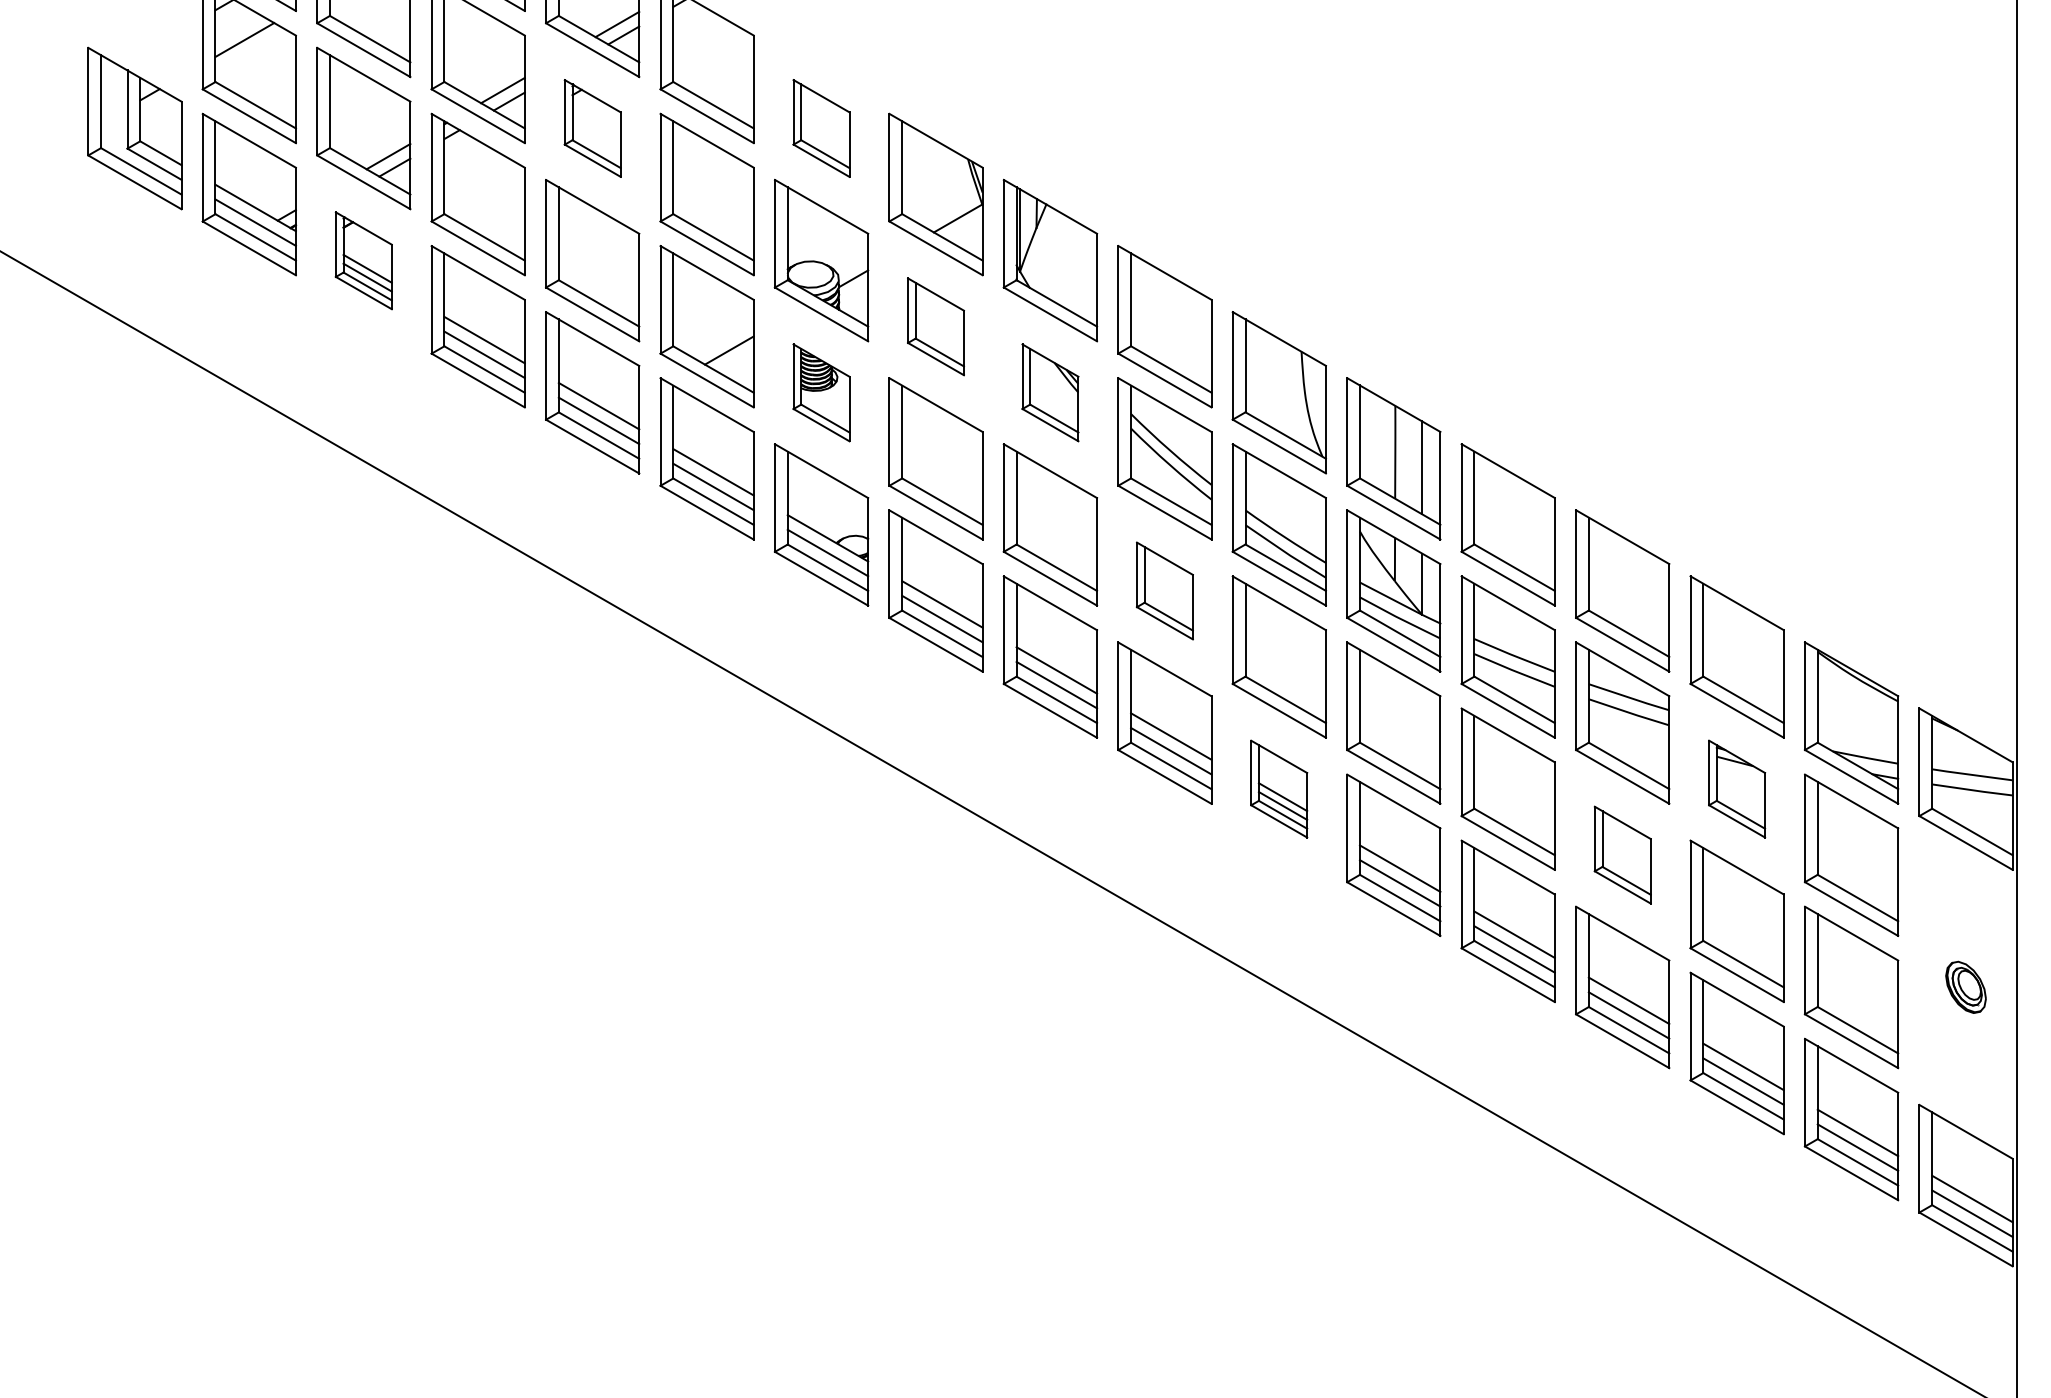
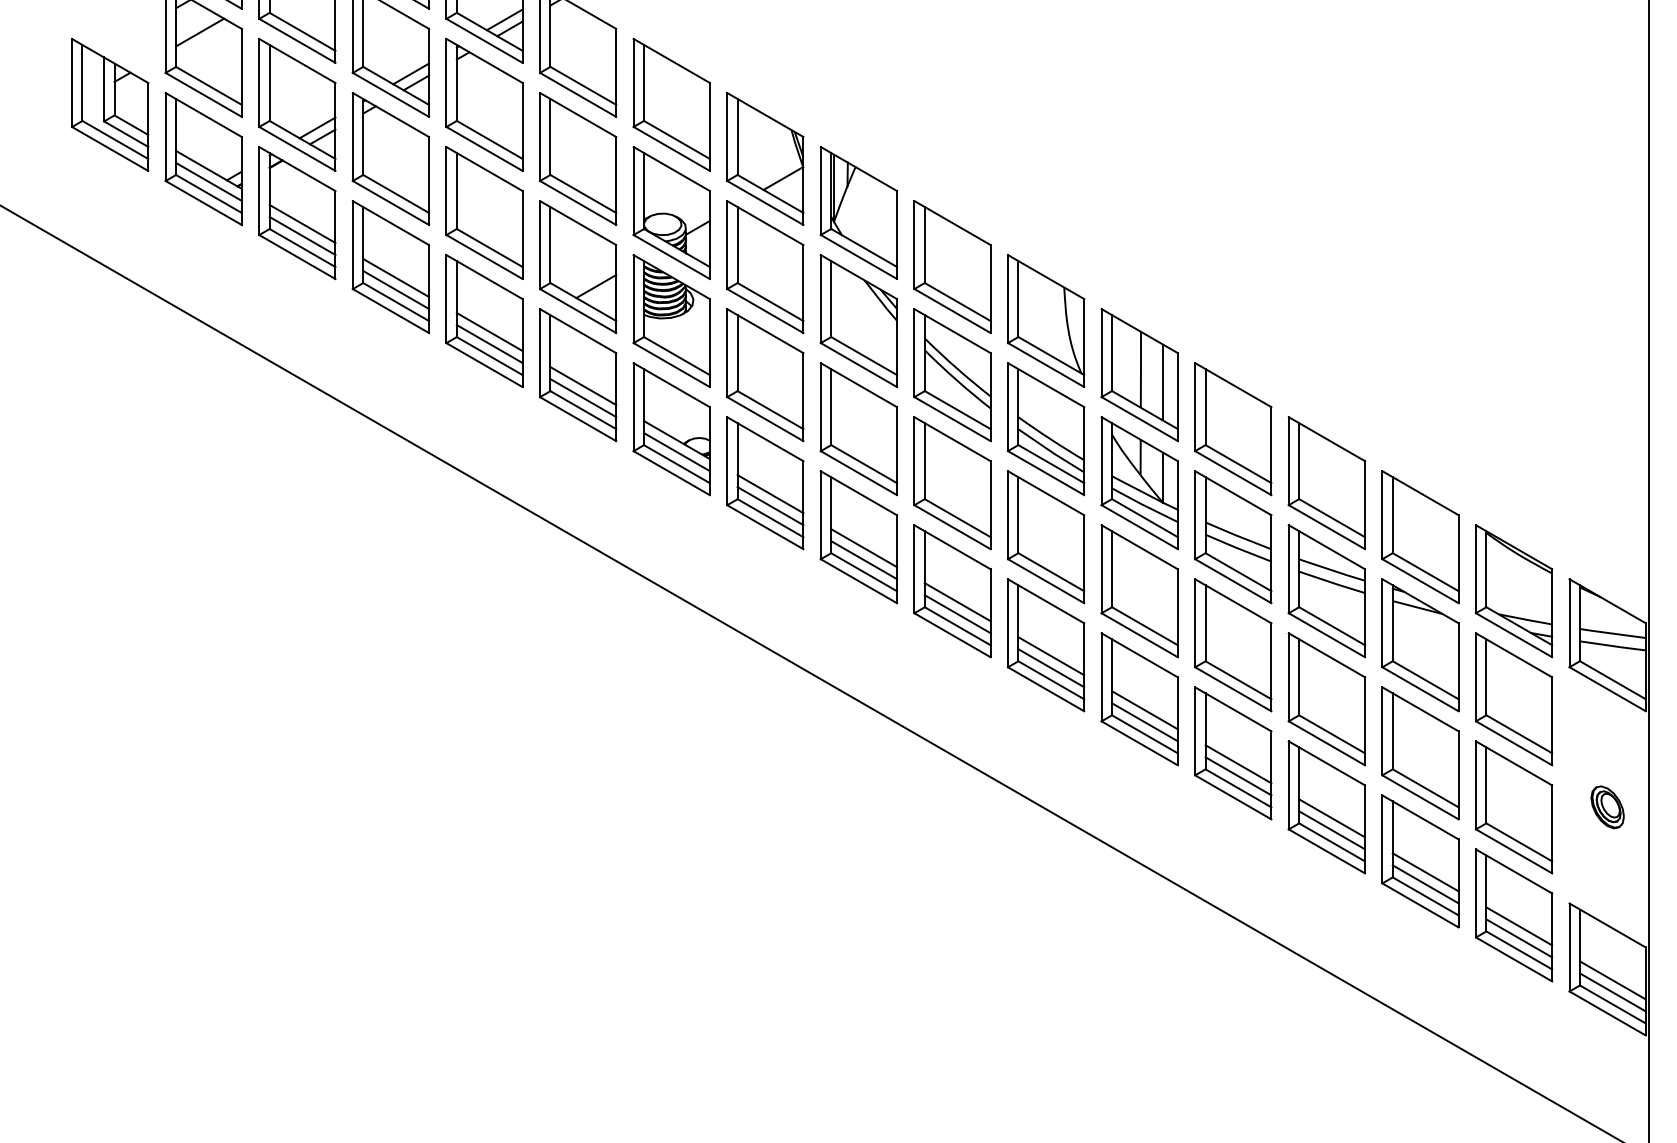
part: (592, 128) -> (484, 104), size x1.67
part: (821, 128) -> (671, 104), size x1.67
part: (363, 260) -> (297, 212), size x1.67
part: (935, 326) -> (764, 266), size x1.67
part: (821, 392) -> (671, 320), size x1.67
part: (1050, 392) -> (858, 320), size x1.67
part: (1164, 590) -> (952, 482), size x1.67
part: (1278, 788) -> (1045, 644), size x1.67
part: (1736, 788) -> (1419, 644), size x1.67
part: (1622, 854) -> (1326, 698), size x1.67

